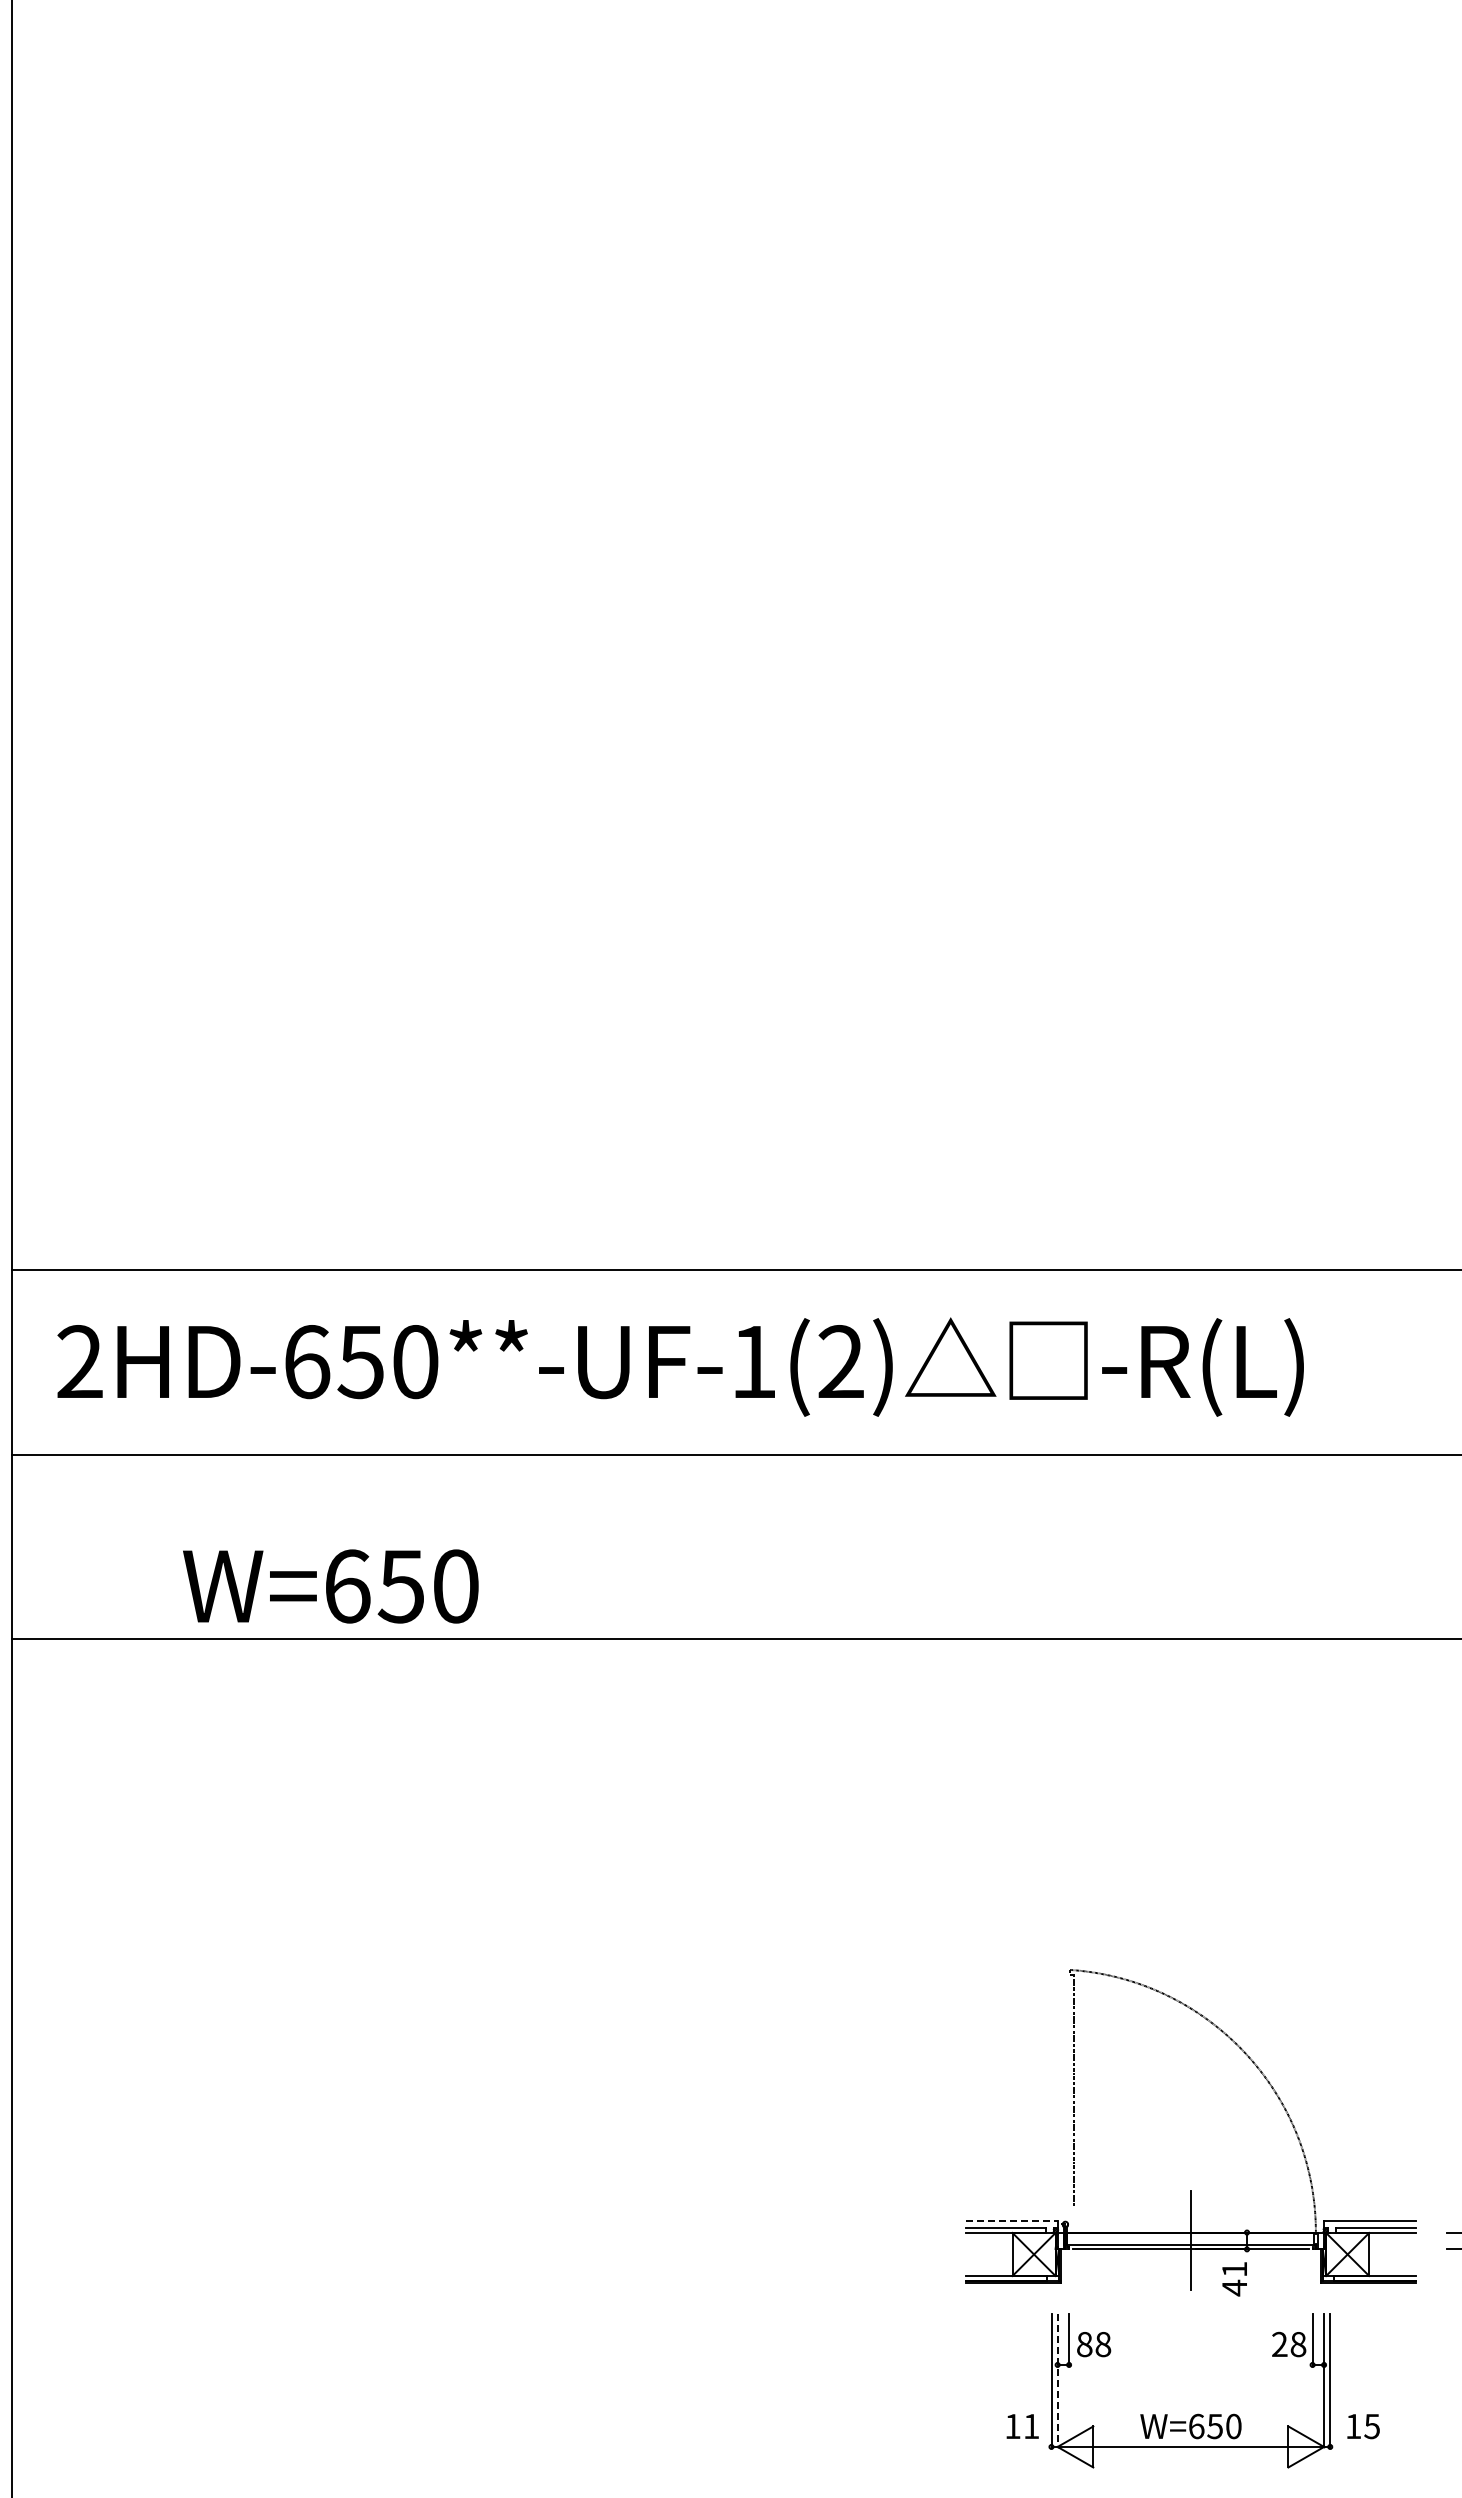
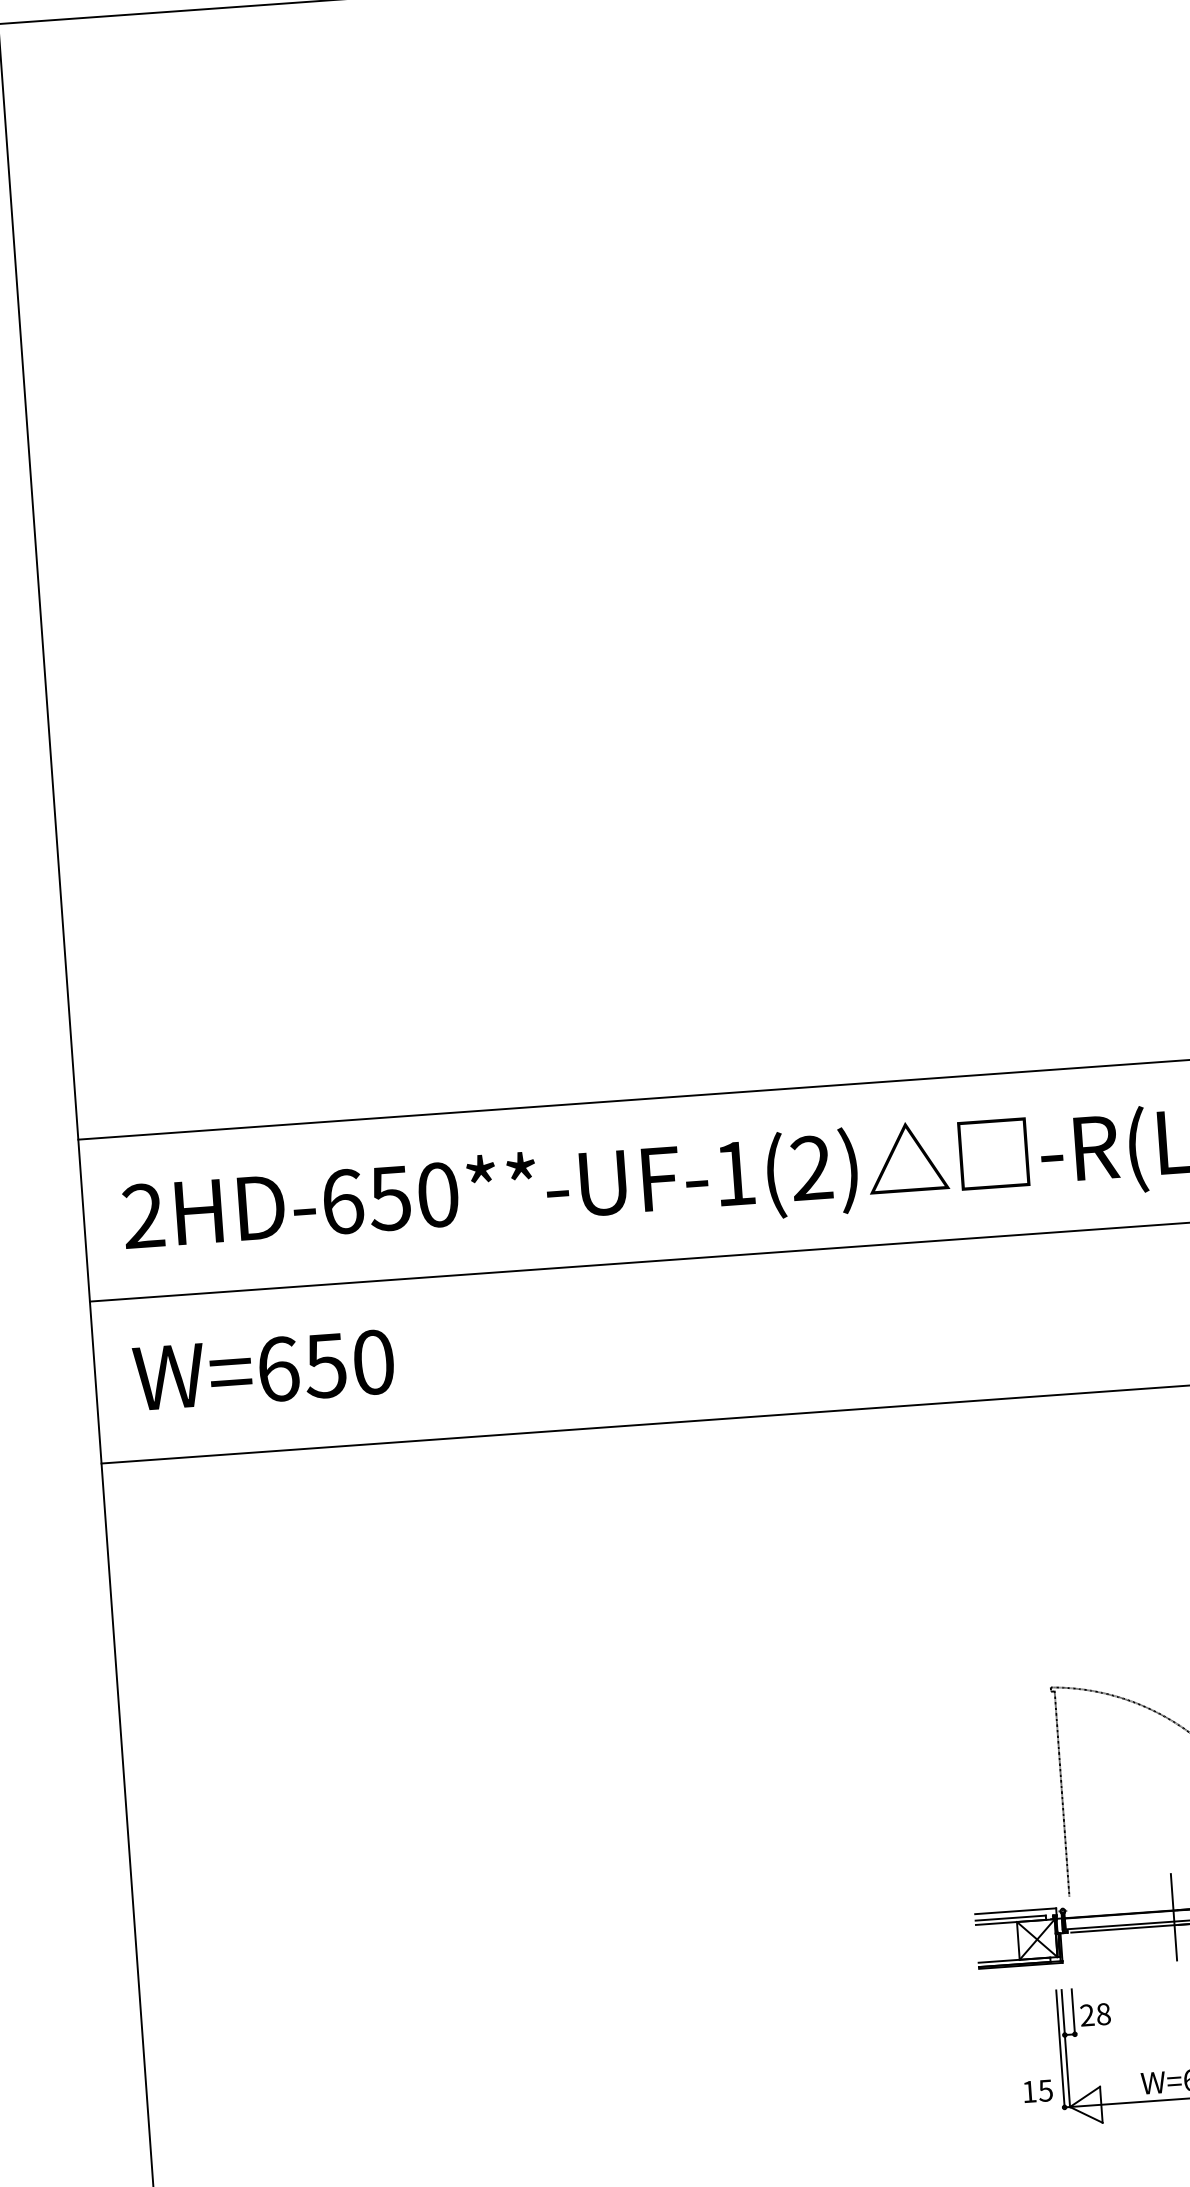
text: (330, 1586) -> (263, 1370), moved
line: (1012, 2220) -> (1016, 1911), dashed -> solid
text: (1084, 2344) -> (1087, 2015), 88 -> 28
line: (1057, 2380) -> (1065, 2048), dashed -> solid
text: (1031, 2426) -> (1045, 2090), 11 -> 15

